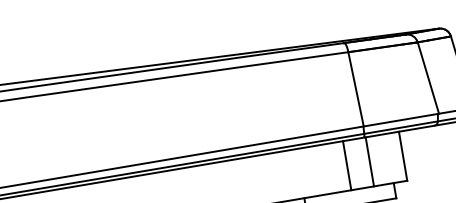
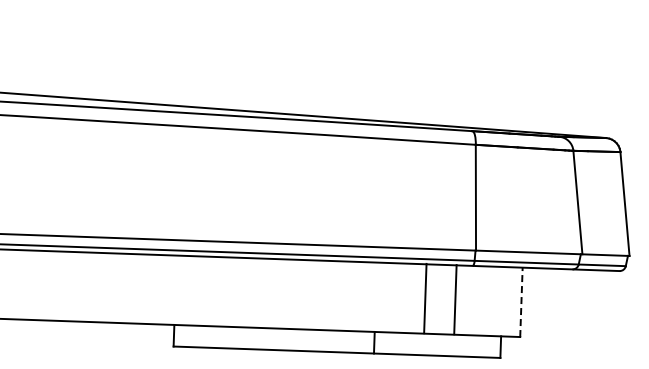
line: (403, 156) -> (521, 302), solid -> dashed
line: (369, 161) -> (455, 299), moved
line: (347, 165) -> (425, 298), moved

